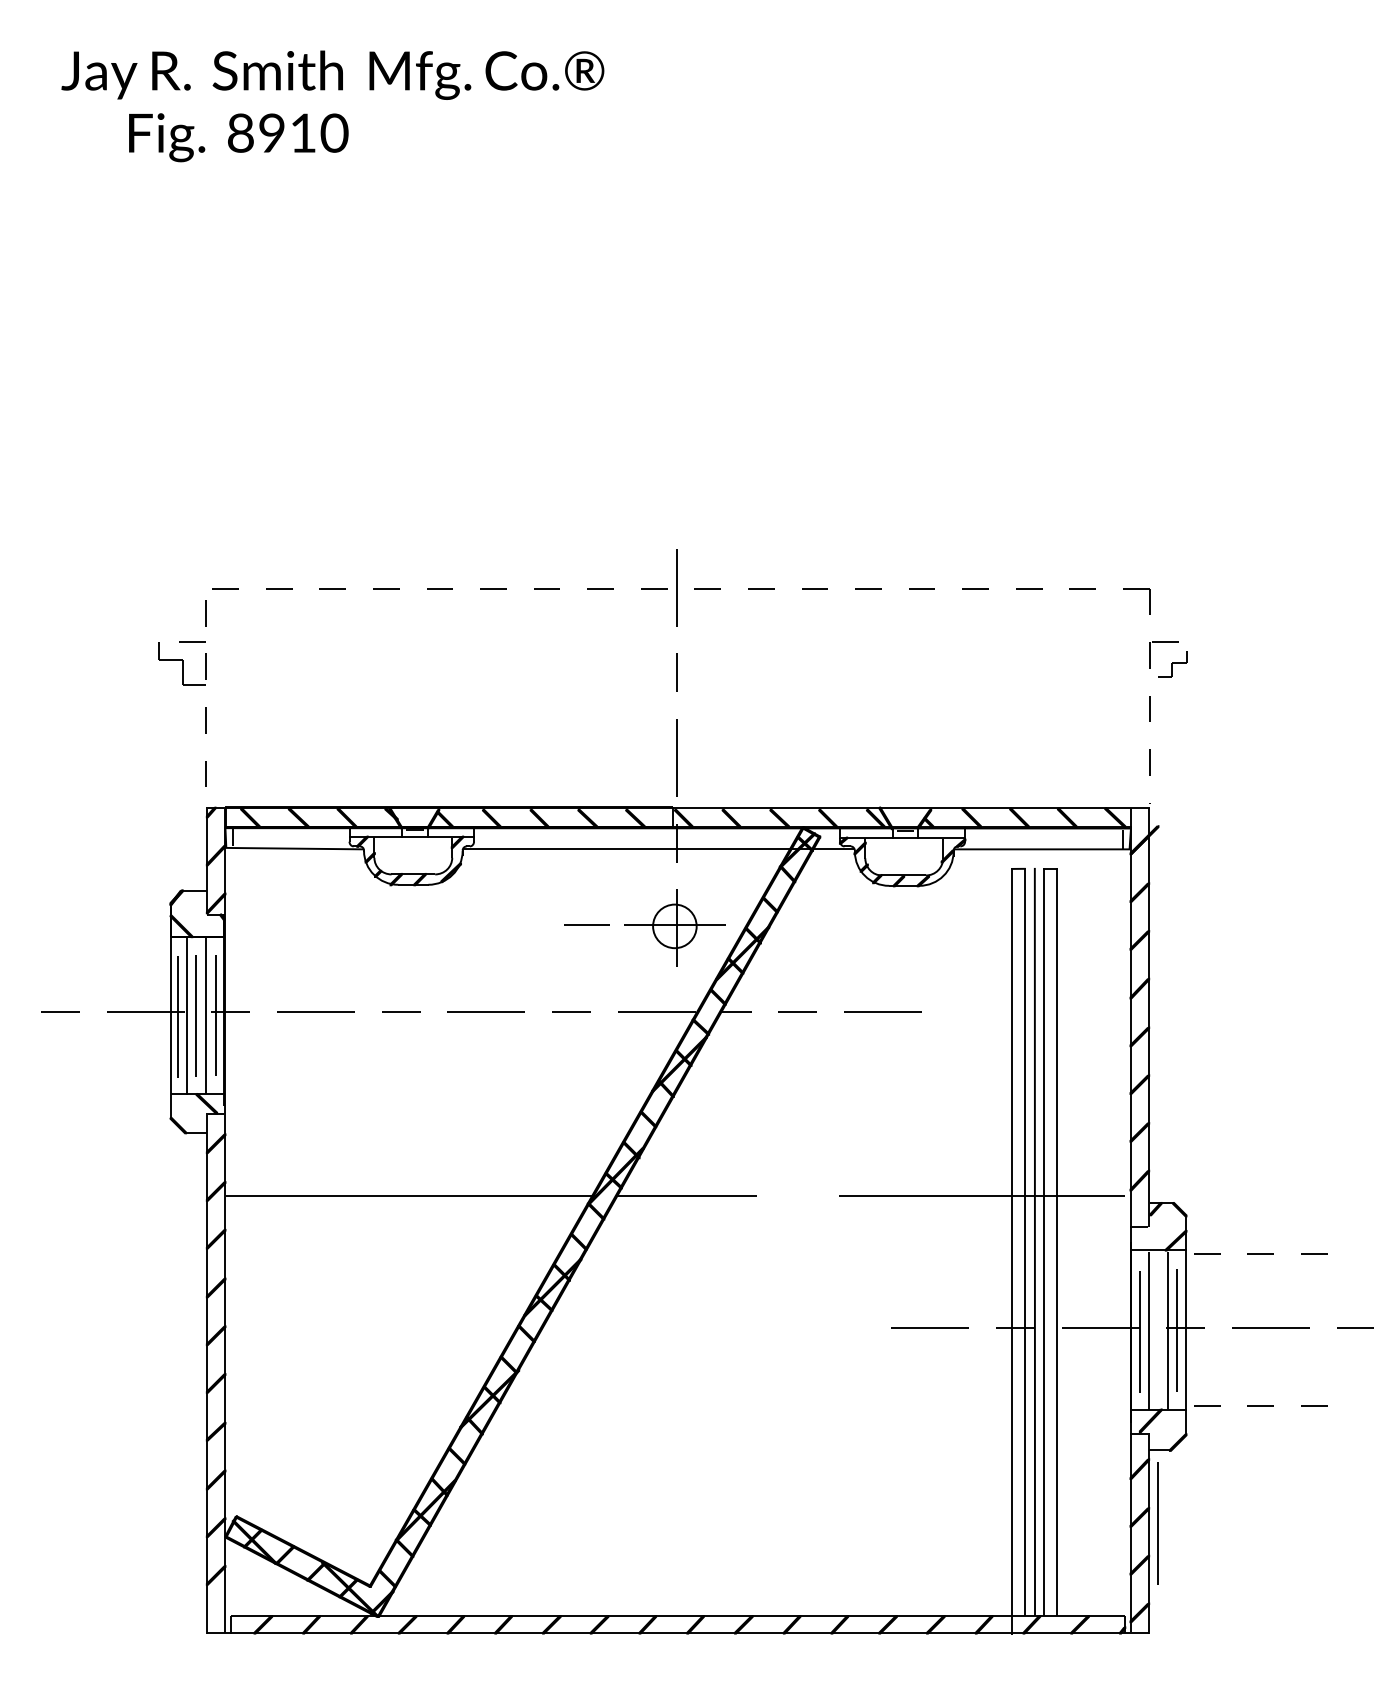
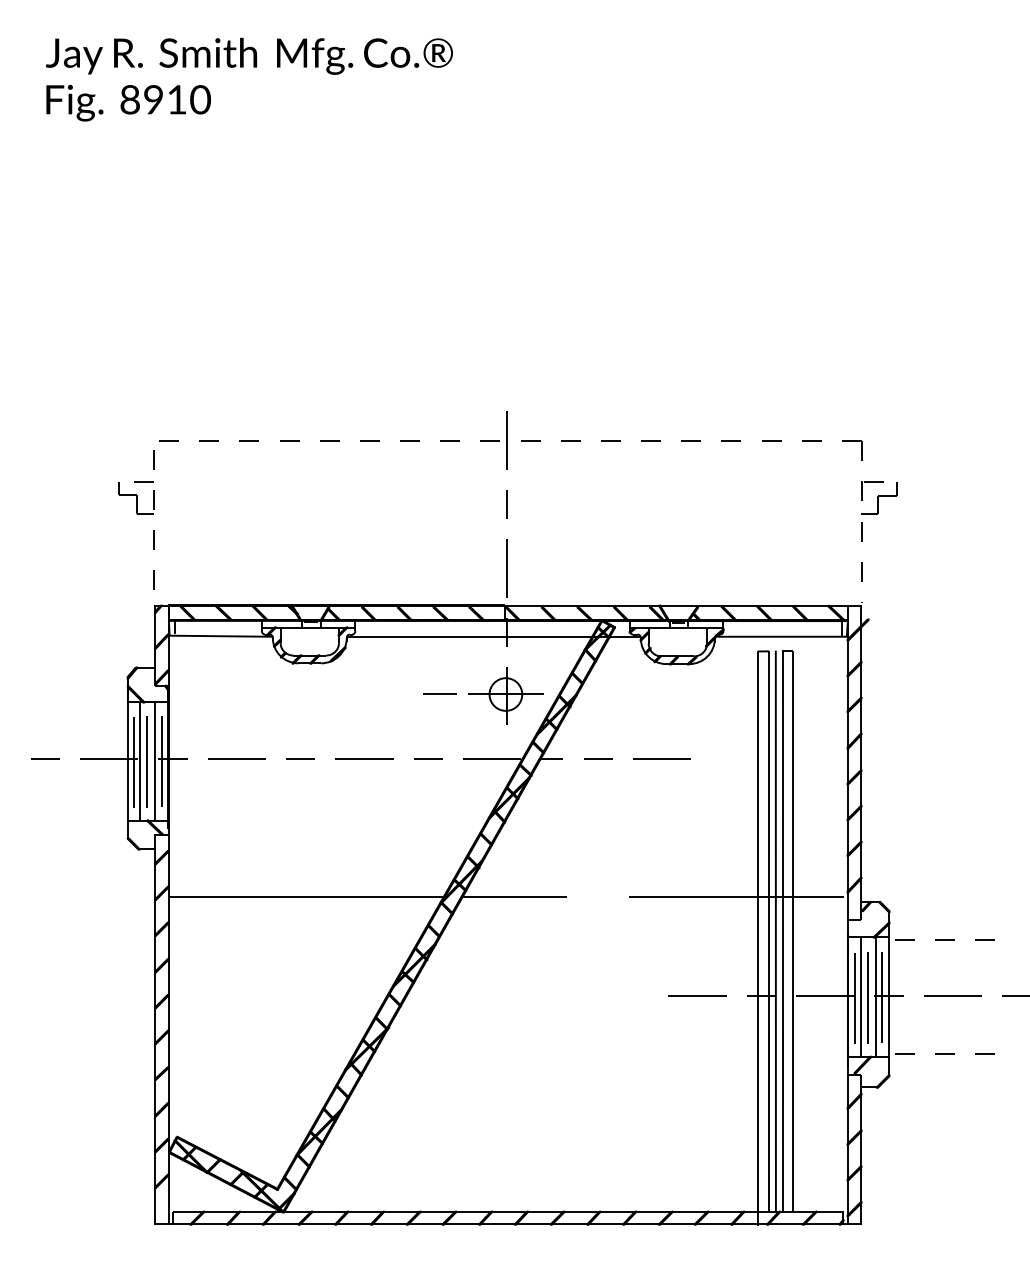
text: (238, 137) -> (128, 103), moved
part: (1172, 663) -> (879, 497), size x1.67
line: (1157, 1523) -> (867, 998), moved

